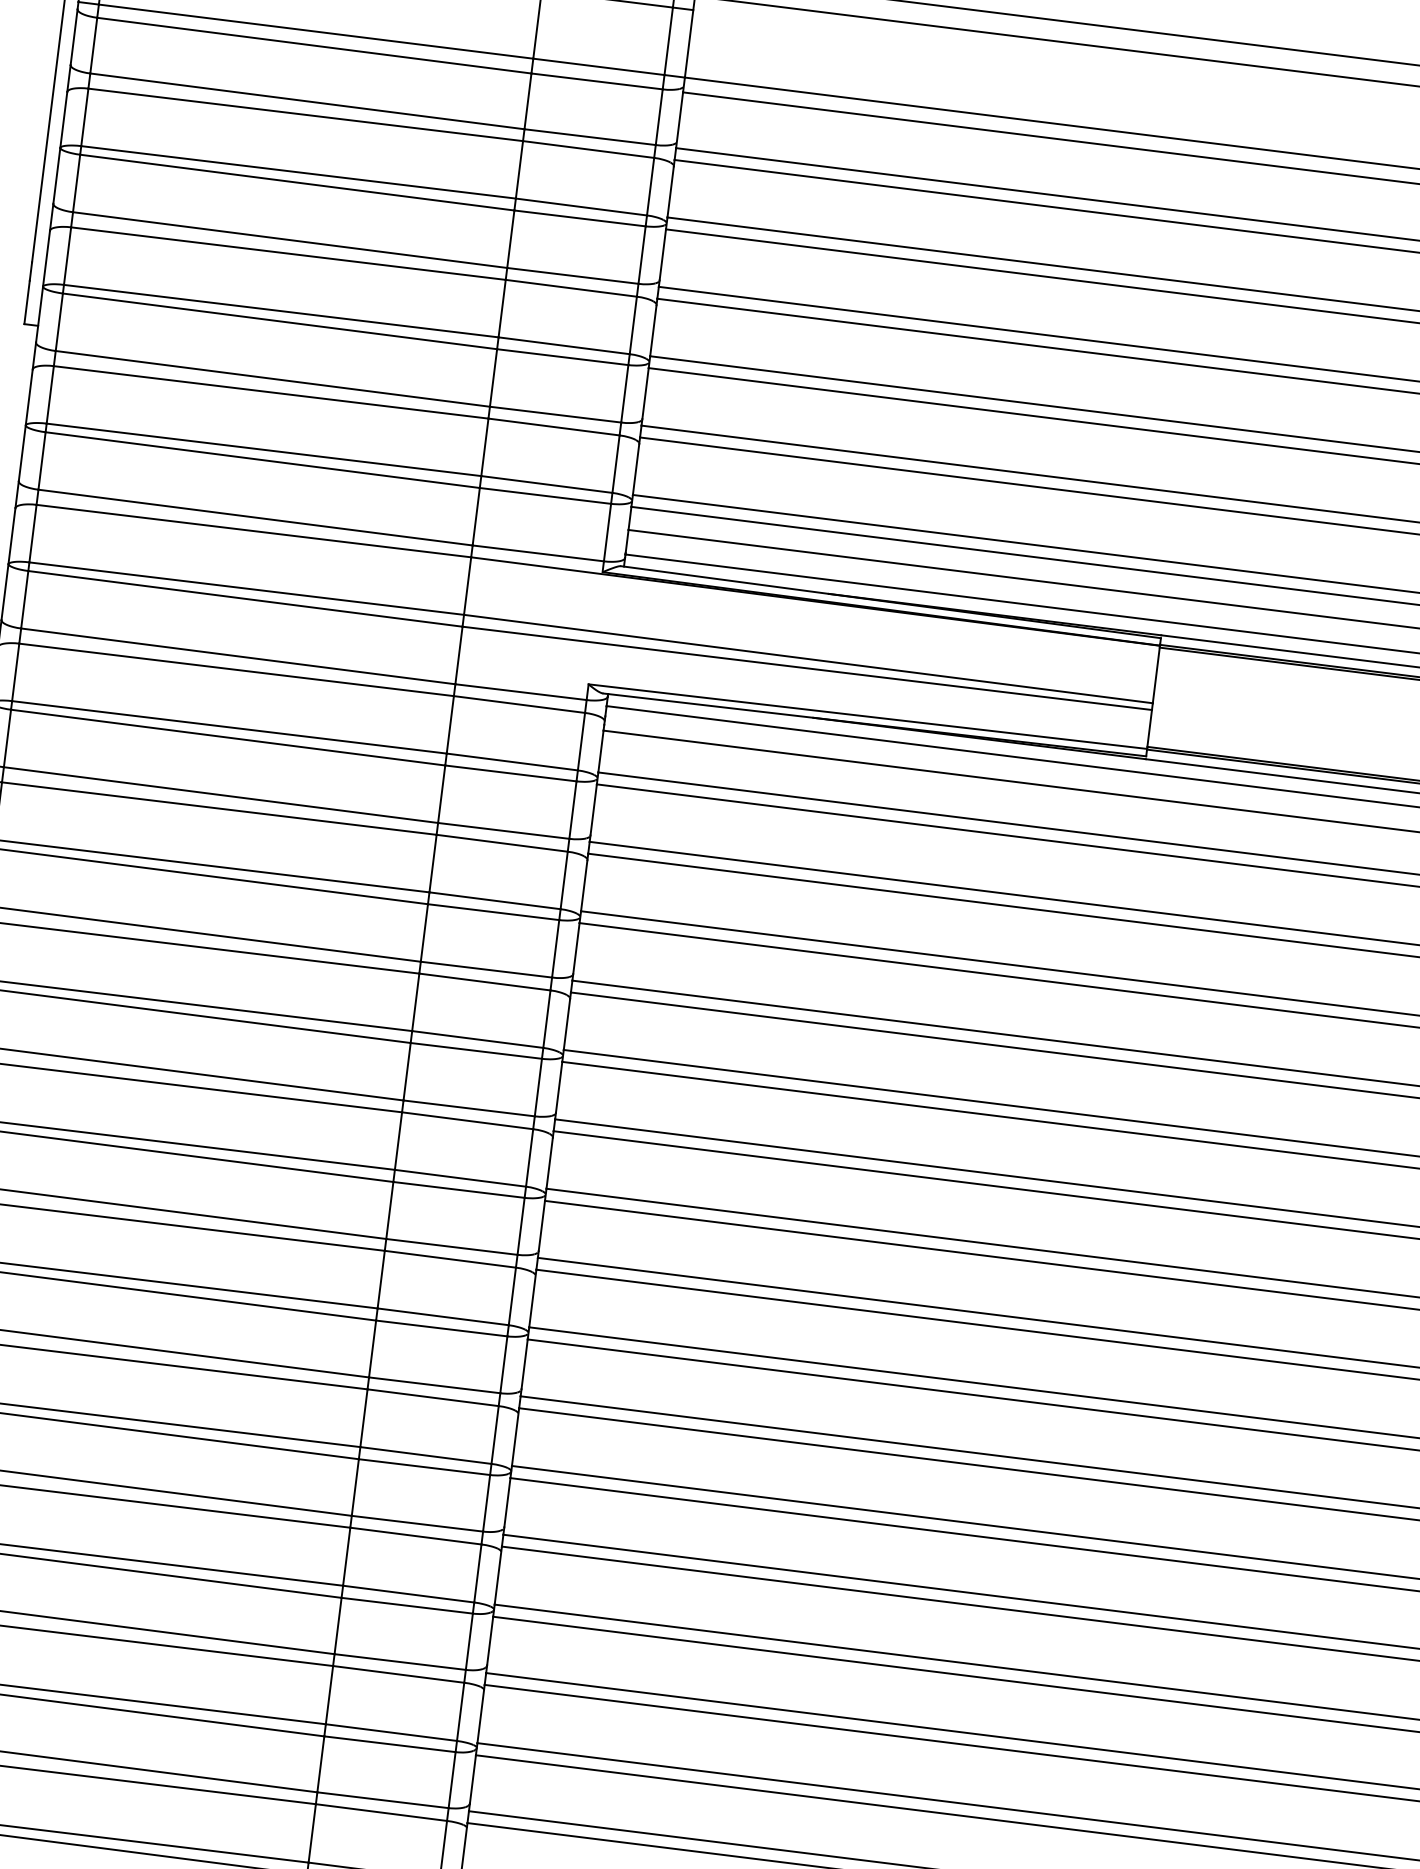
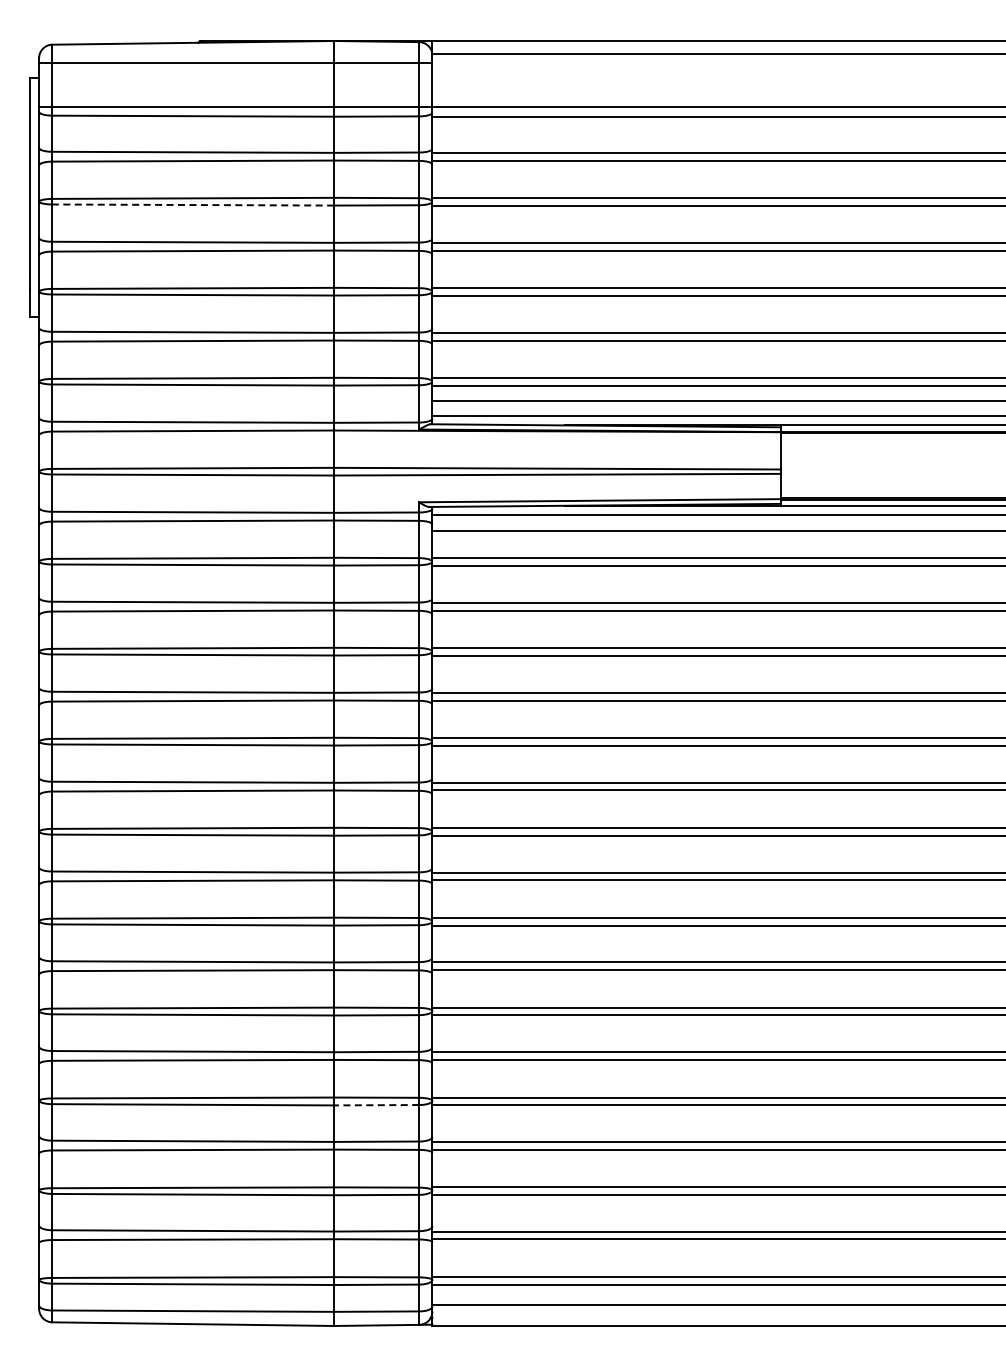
line: (297, 183) -> (193, 205), solid -> dashed
line: (406, 1606) -> (376, 1105), solid -> dashed

